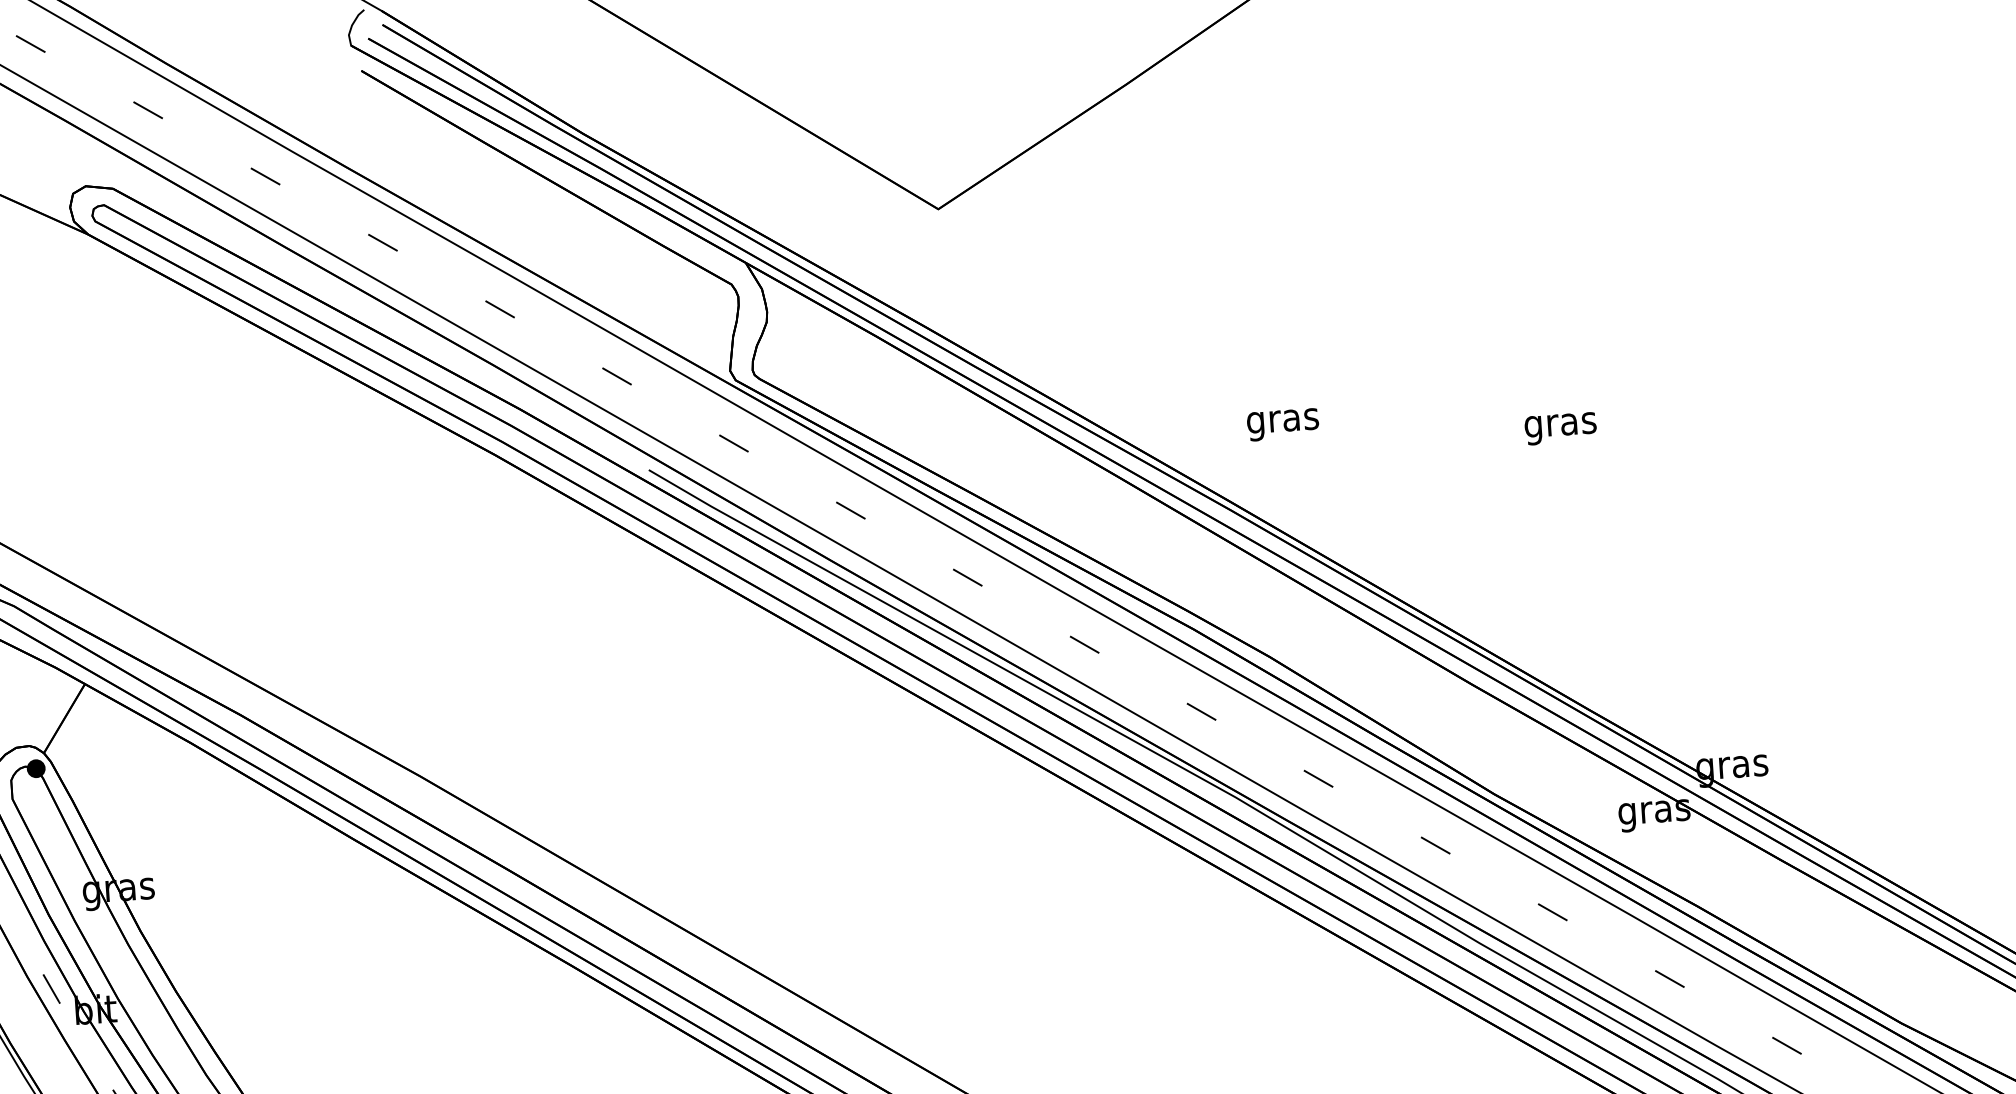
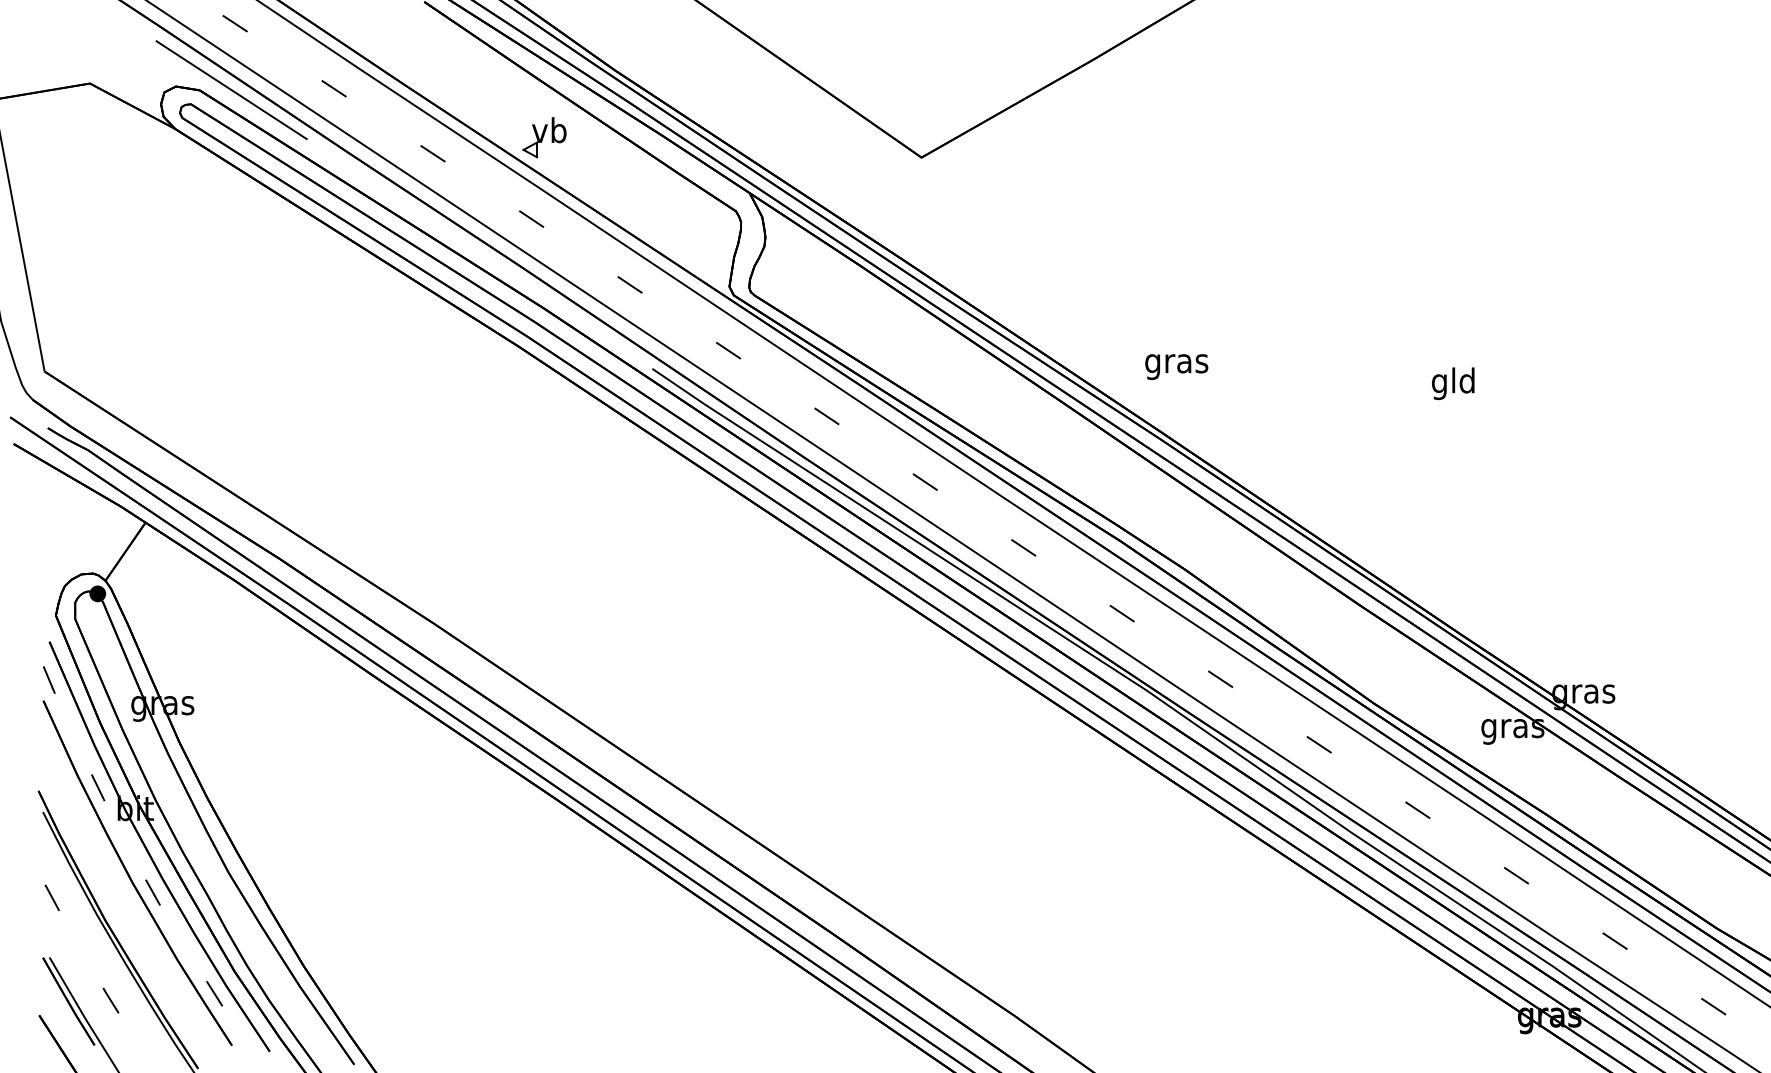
line: (149, 186) -> (231, 90), added
part: (508, 215) -> (544, 137), added
text: (1282, 424) -> (1176, 366), moved
text: (1560, 424) -> (1453, 383), gras -> gld

